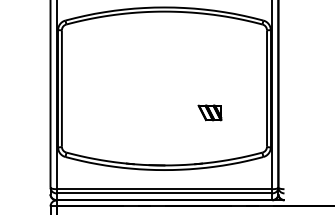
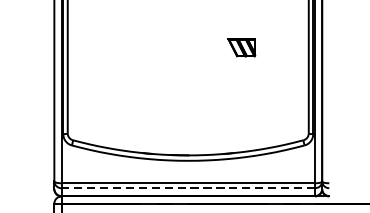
part: (209, 112) -> (241, 47), moved
line: (164, 193) -> (188, 188), solid -> dashed

